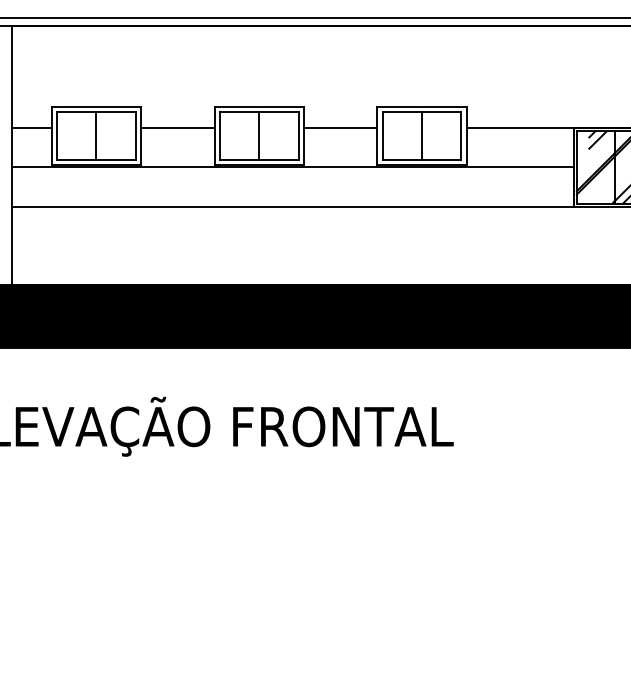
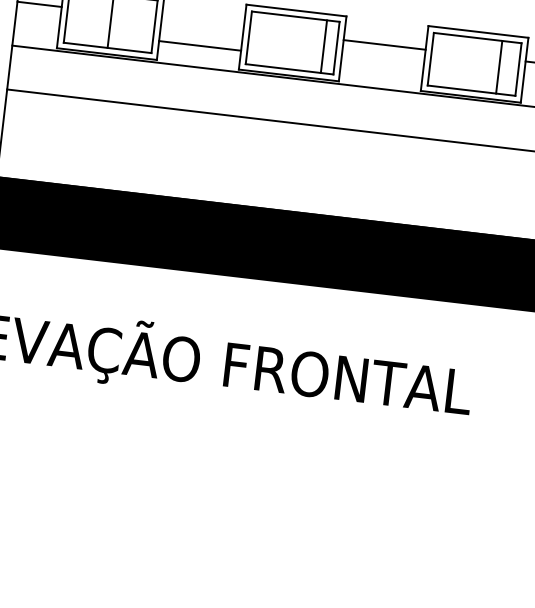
line: (177, 128) -> (199, 46), moved
line: (259, 135) -> (324, 46), moved
line: (422, 135) -> (499, 66), moved

